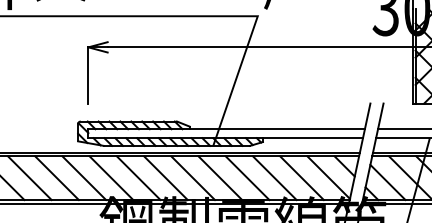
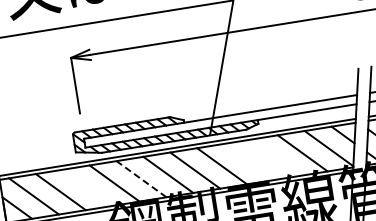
line: (84, 178) -> (87, 188), removed
line: (138, 178) -> (141, 179), solid -> dashed
line: (247, 178) -> (248, 162), removed
line: (274, 178) -> (275, 158), removed

